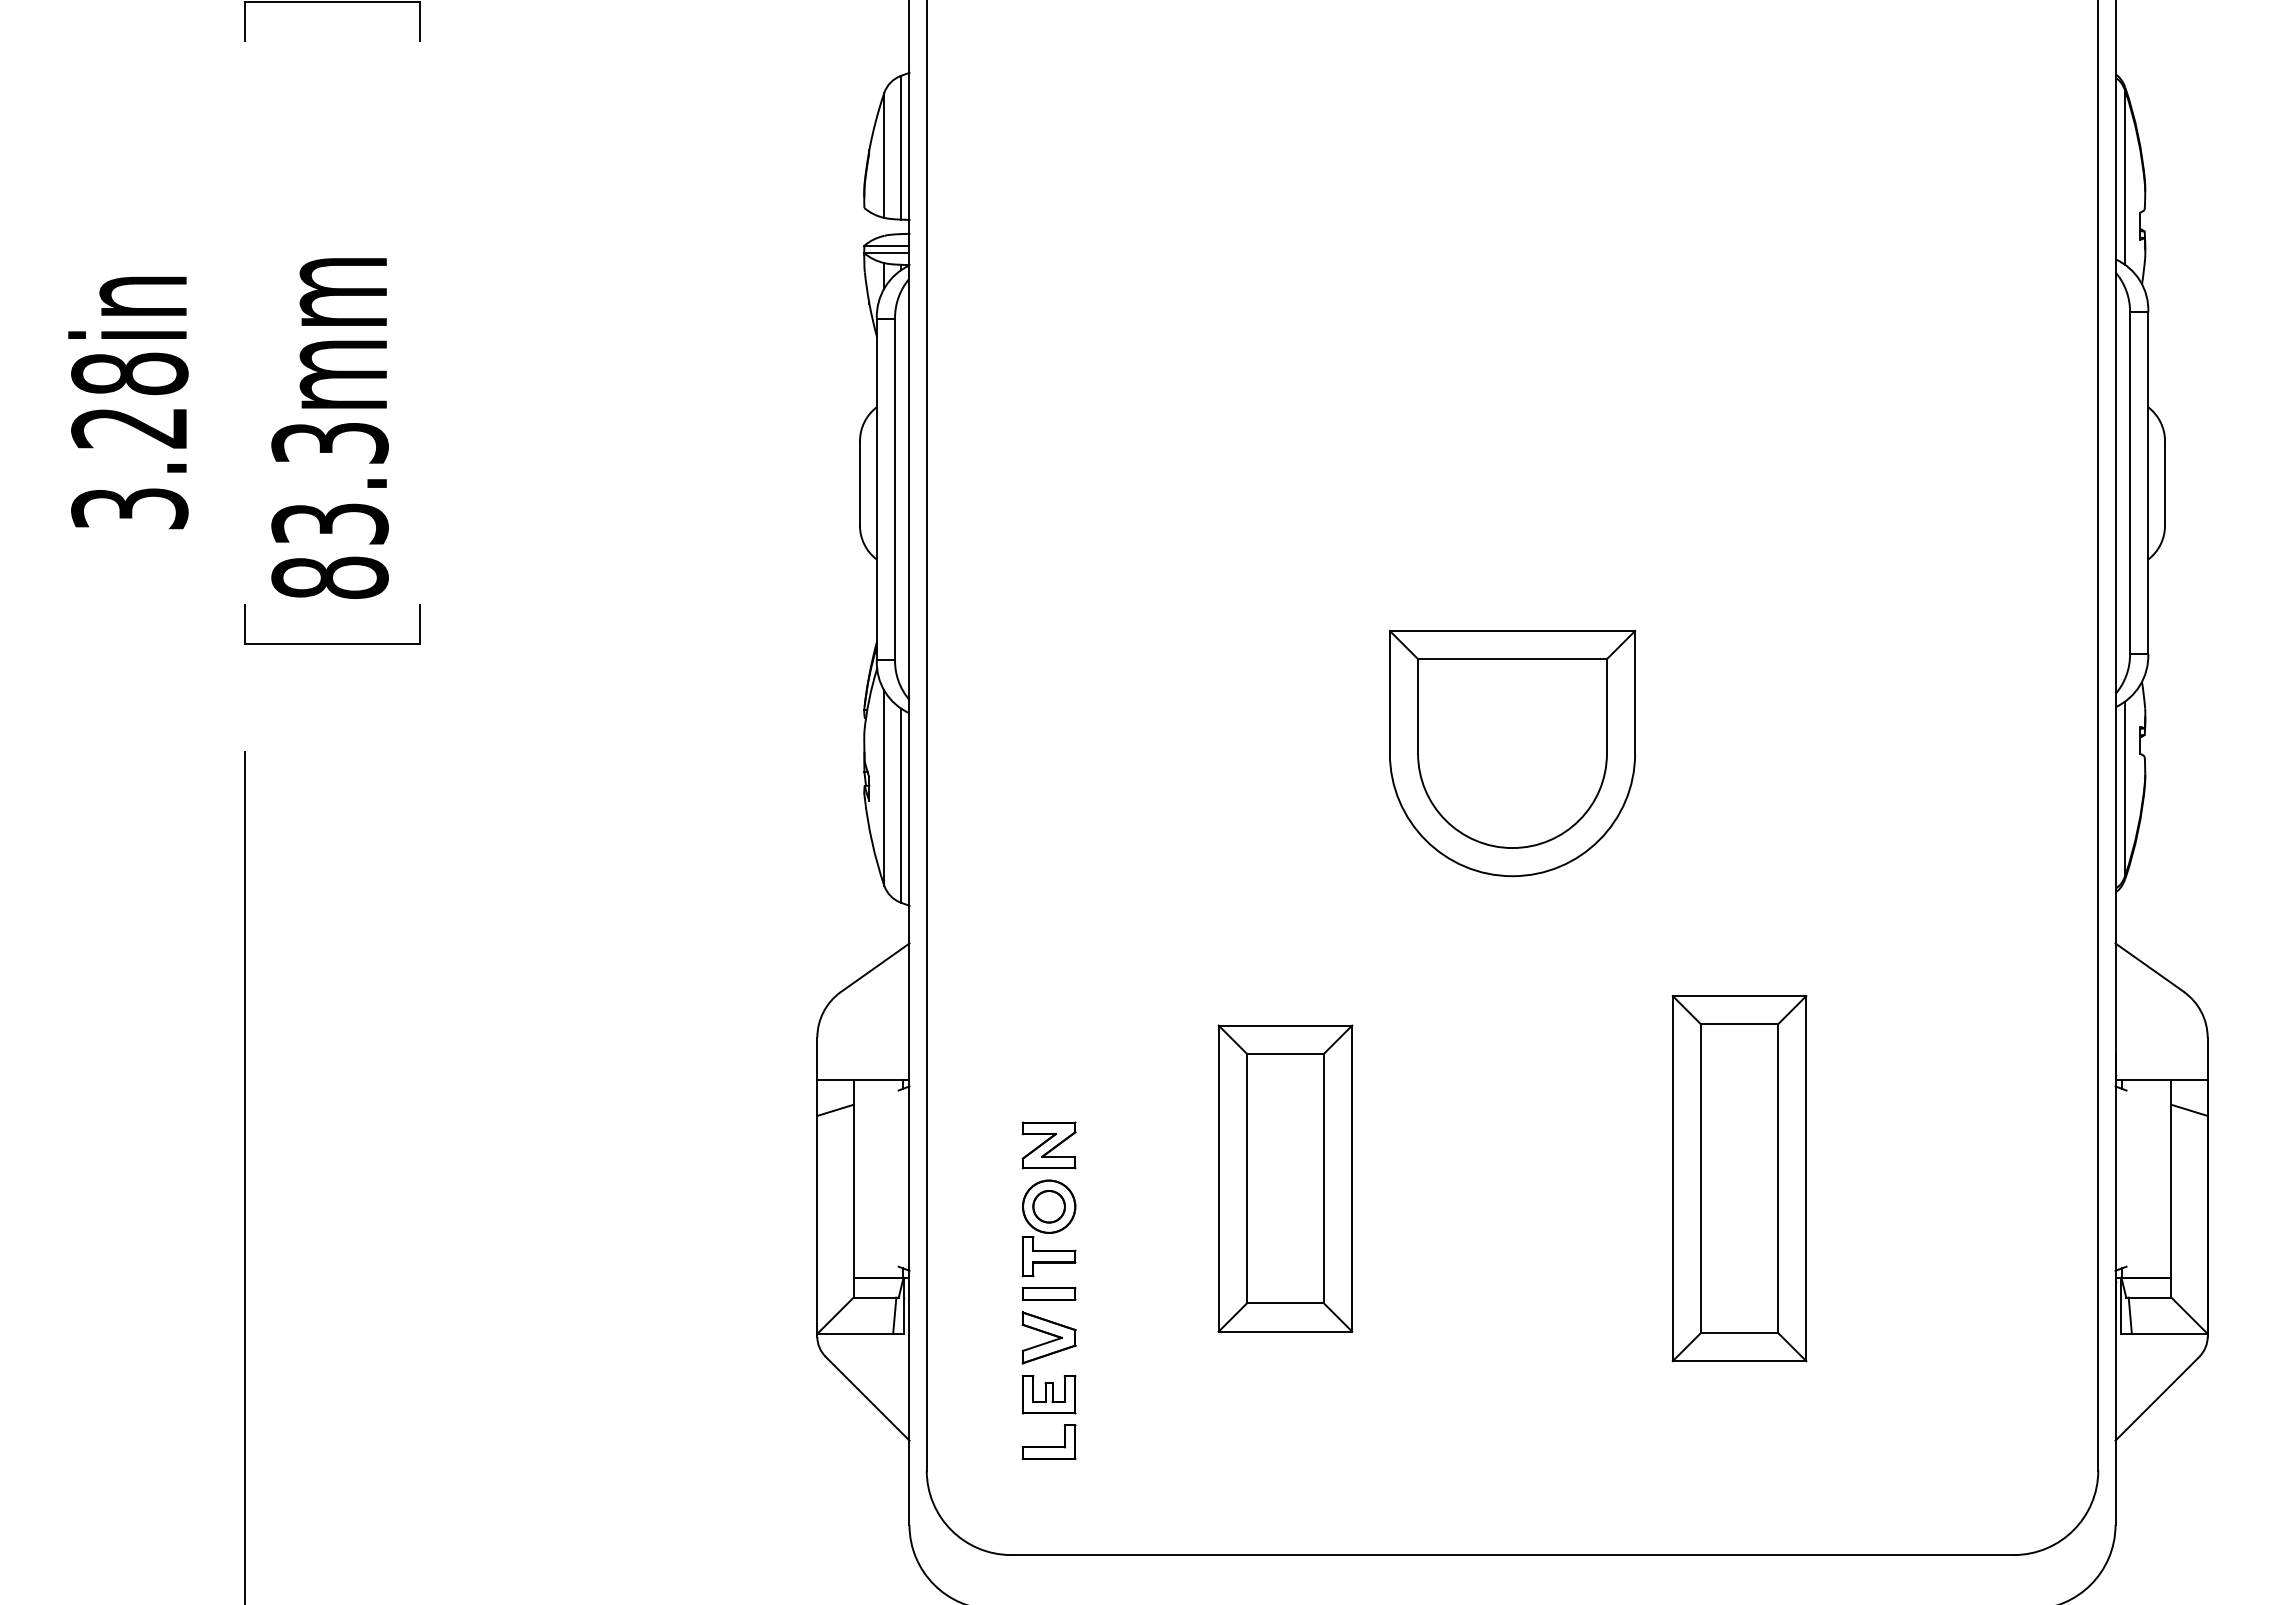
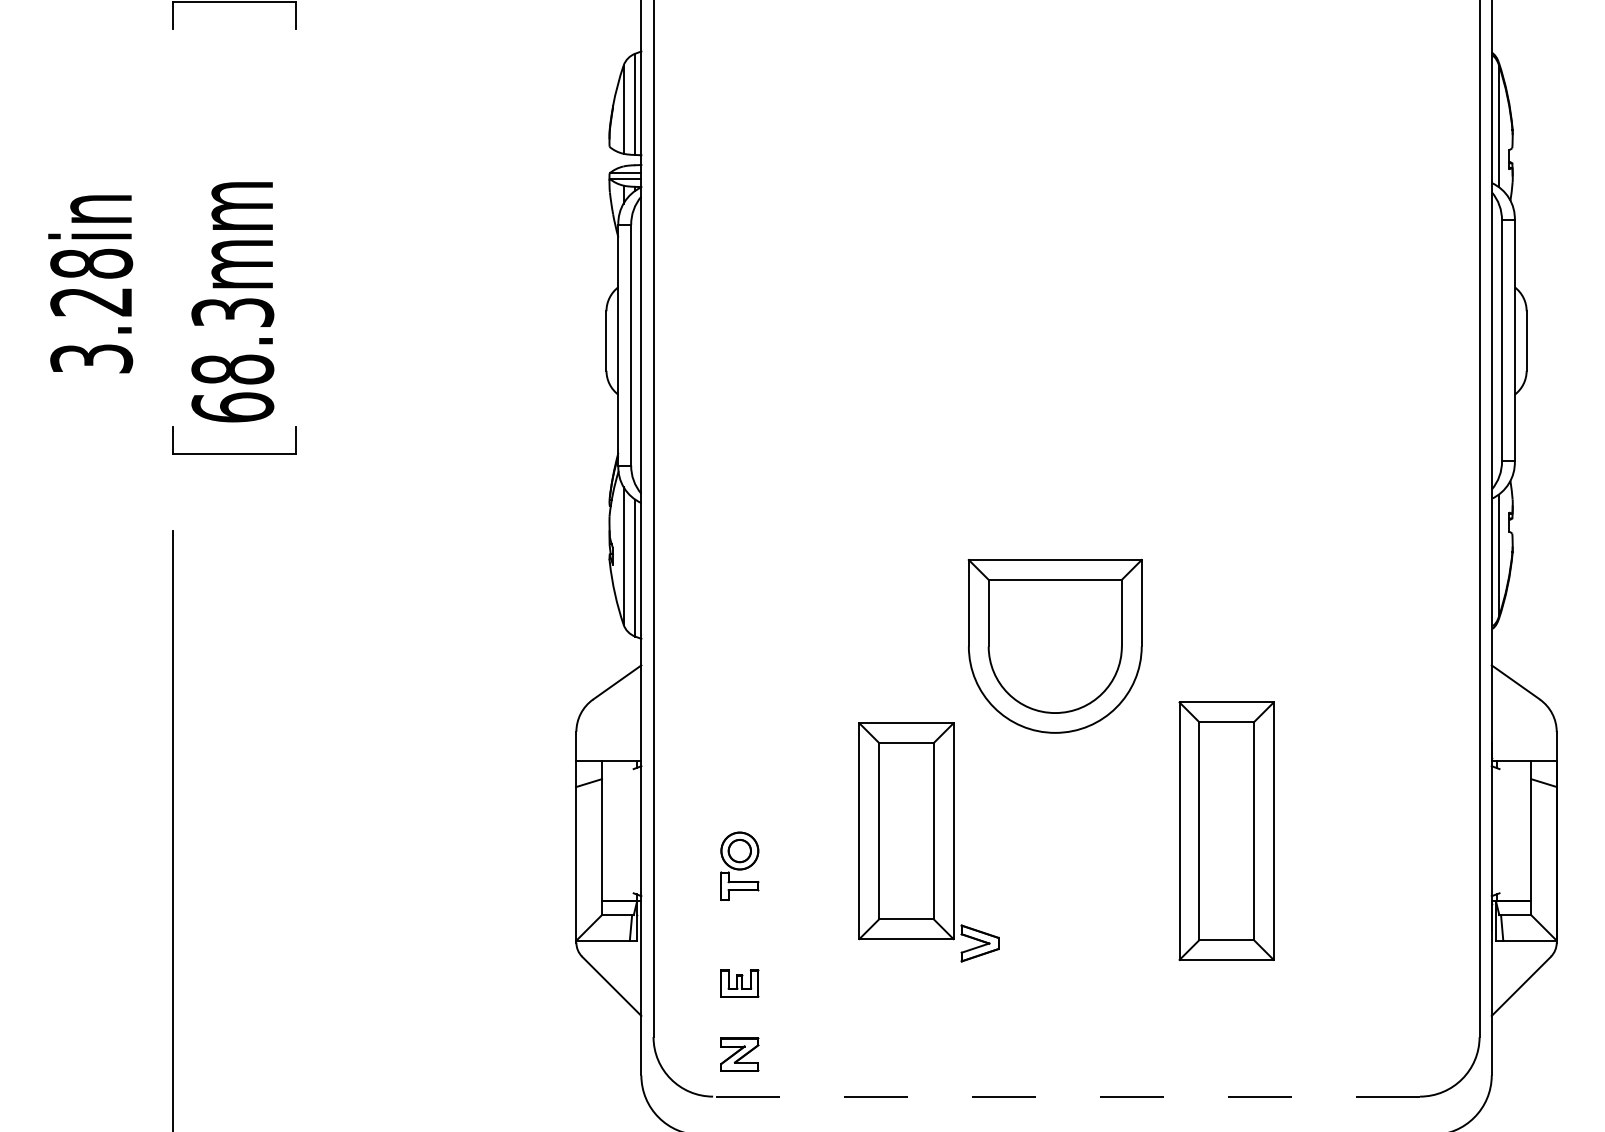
text: (329, 550) -> (232, 388), 83.3mm -> 68.3mm
part: (1512, 753) -> (1055, 646), moved
part: (1048, 1145) -> (739, 1054), moved
part: (1048, 1293) -> (739, 912), removed
part: (1048, 1337) -> (979, 943), moved
part: (1048, 1441) -> (739, 1016), removed
line: (1512, 1555) -> (1066, 1096), solid -> dashed

